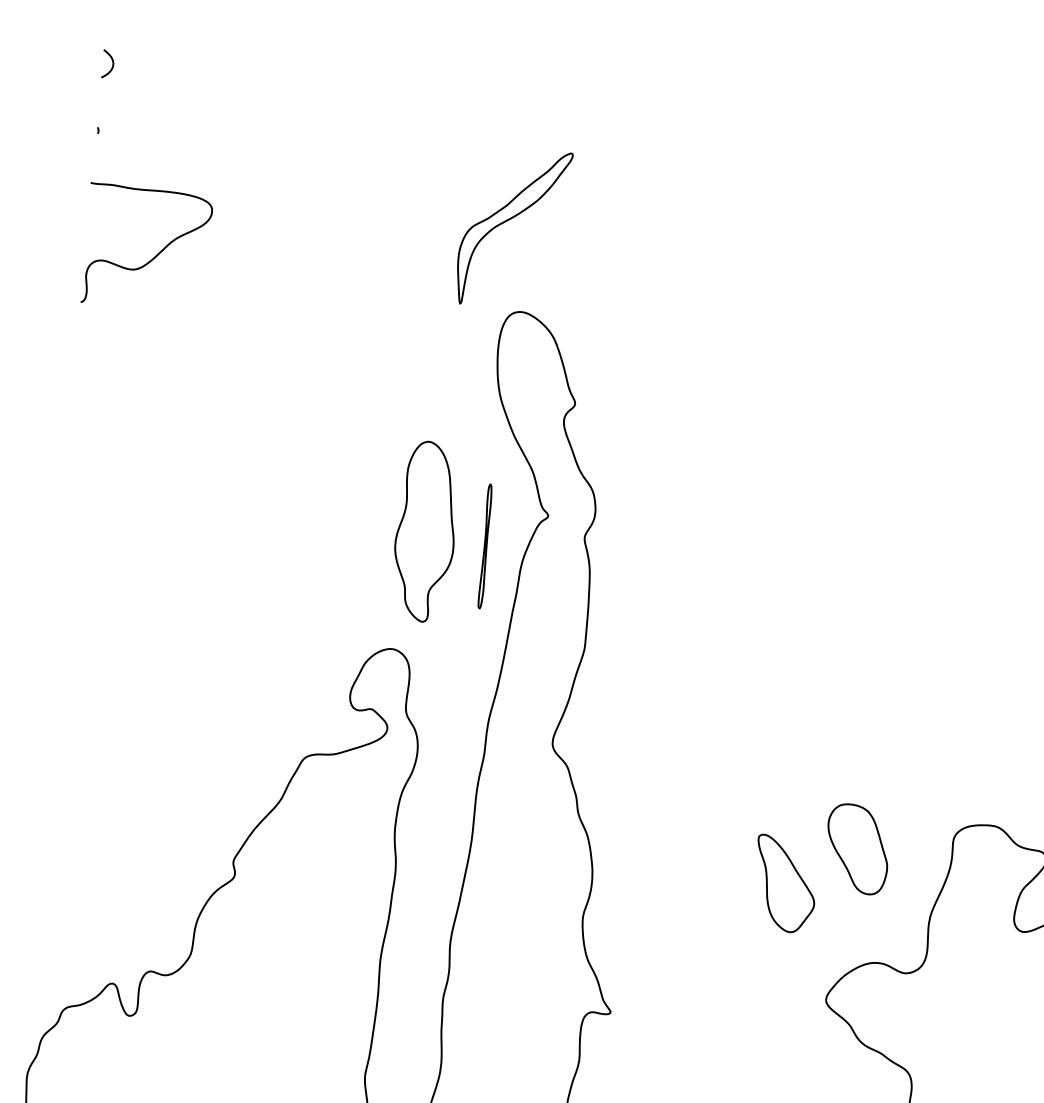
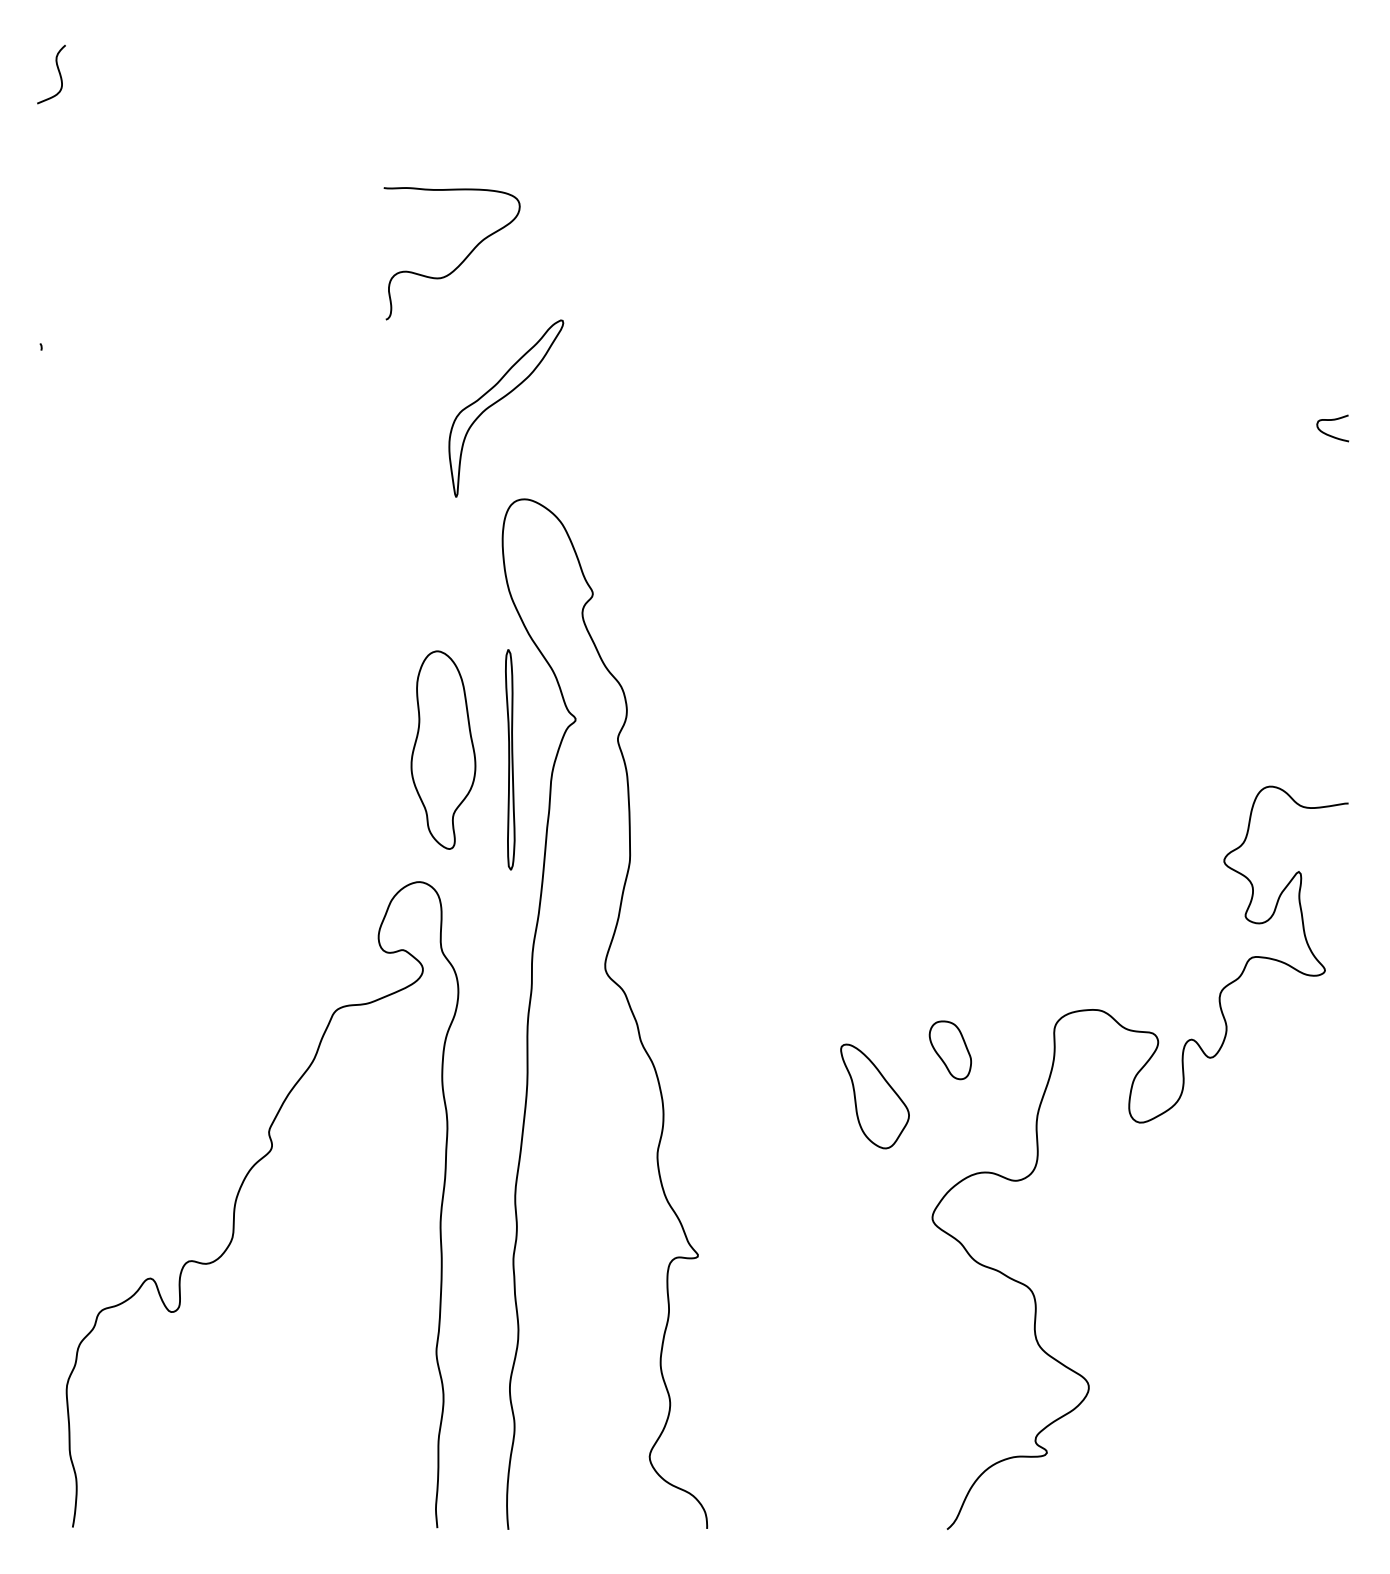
curve: (112, 64) -> (49, 273), removed
curve: (154, 256) -> (461, 261), moved
part: (484, 546) -> (509, 759), size x1.6
part: (857, 849) -> (950, 1050), size x0.6

